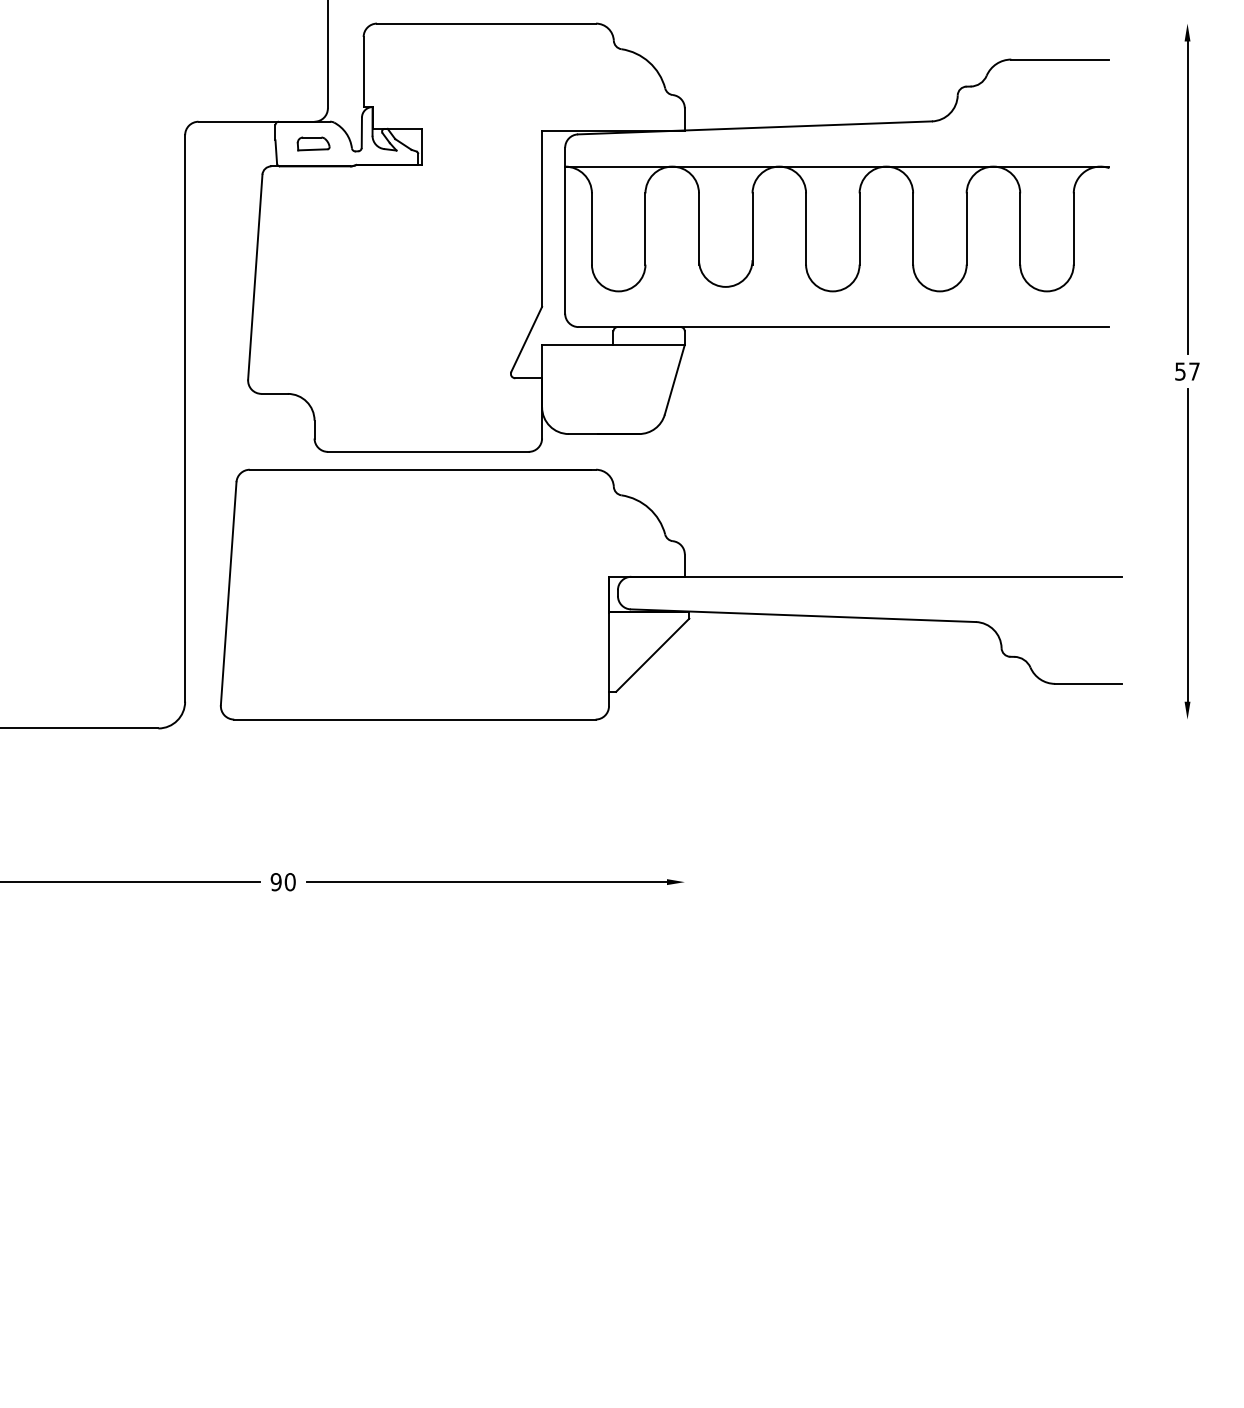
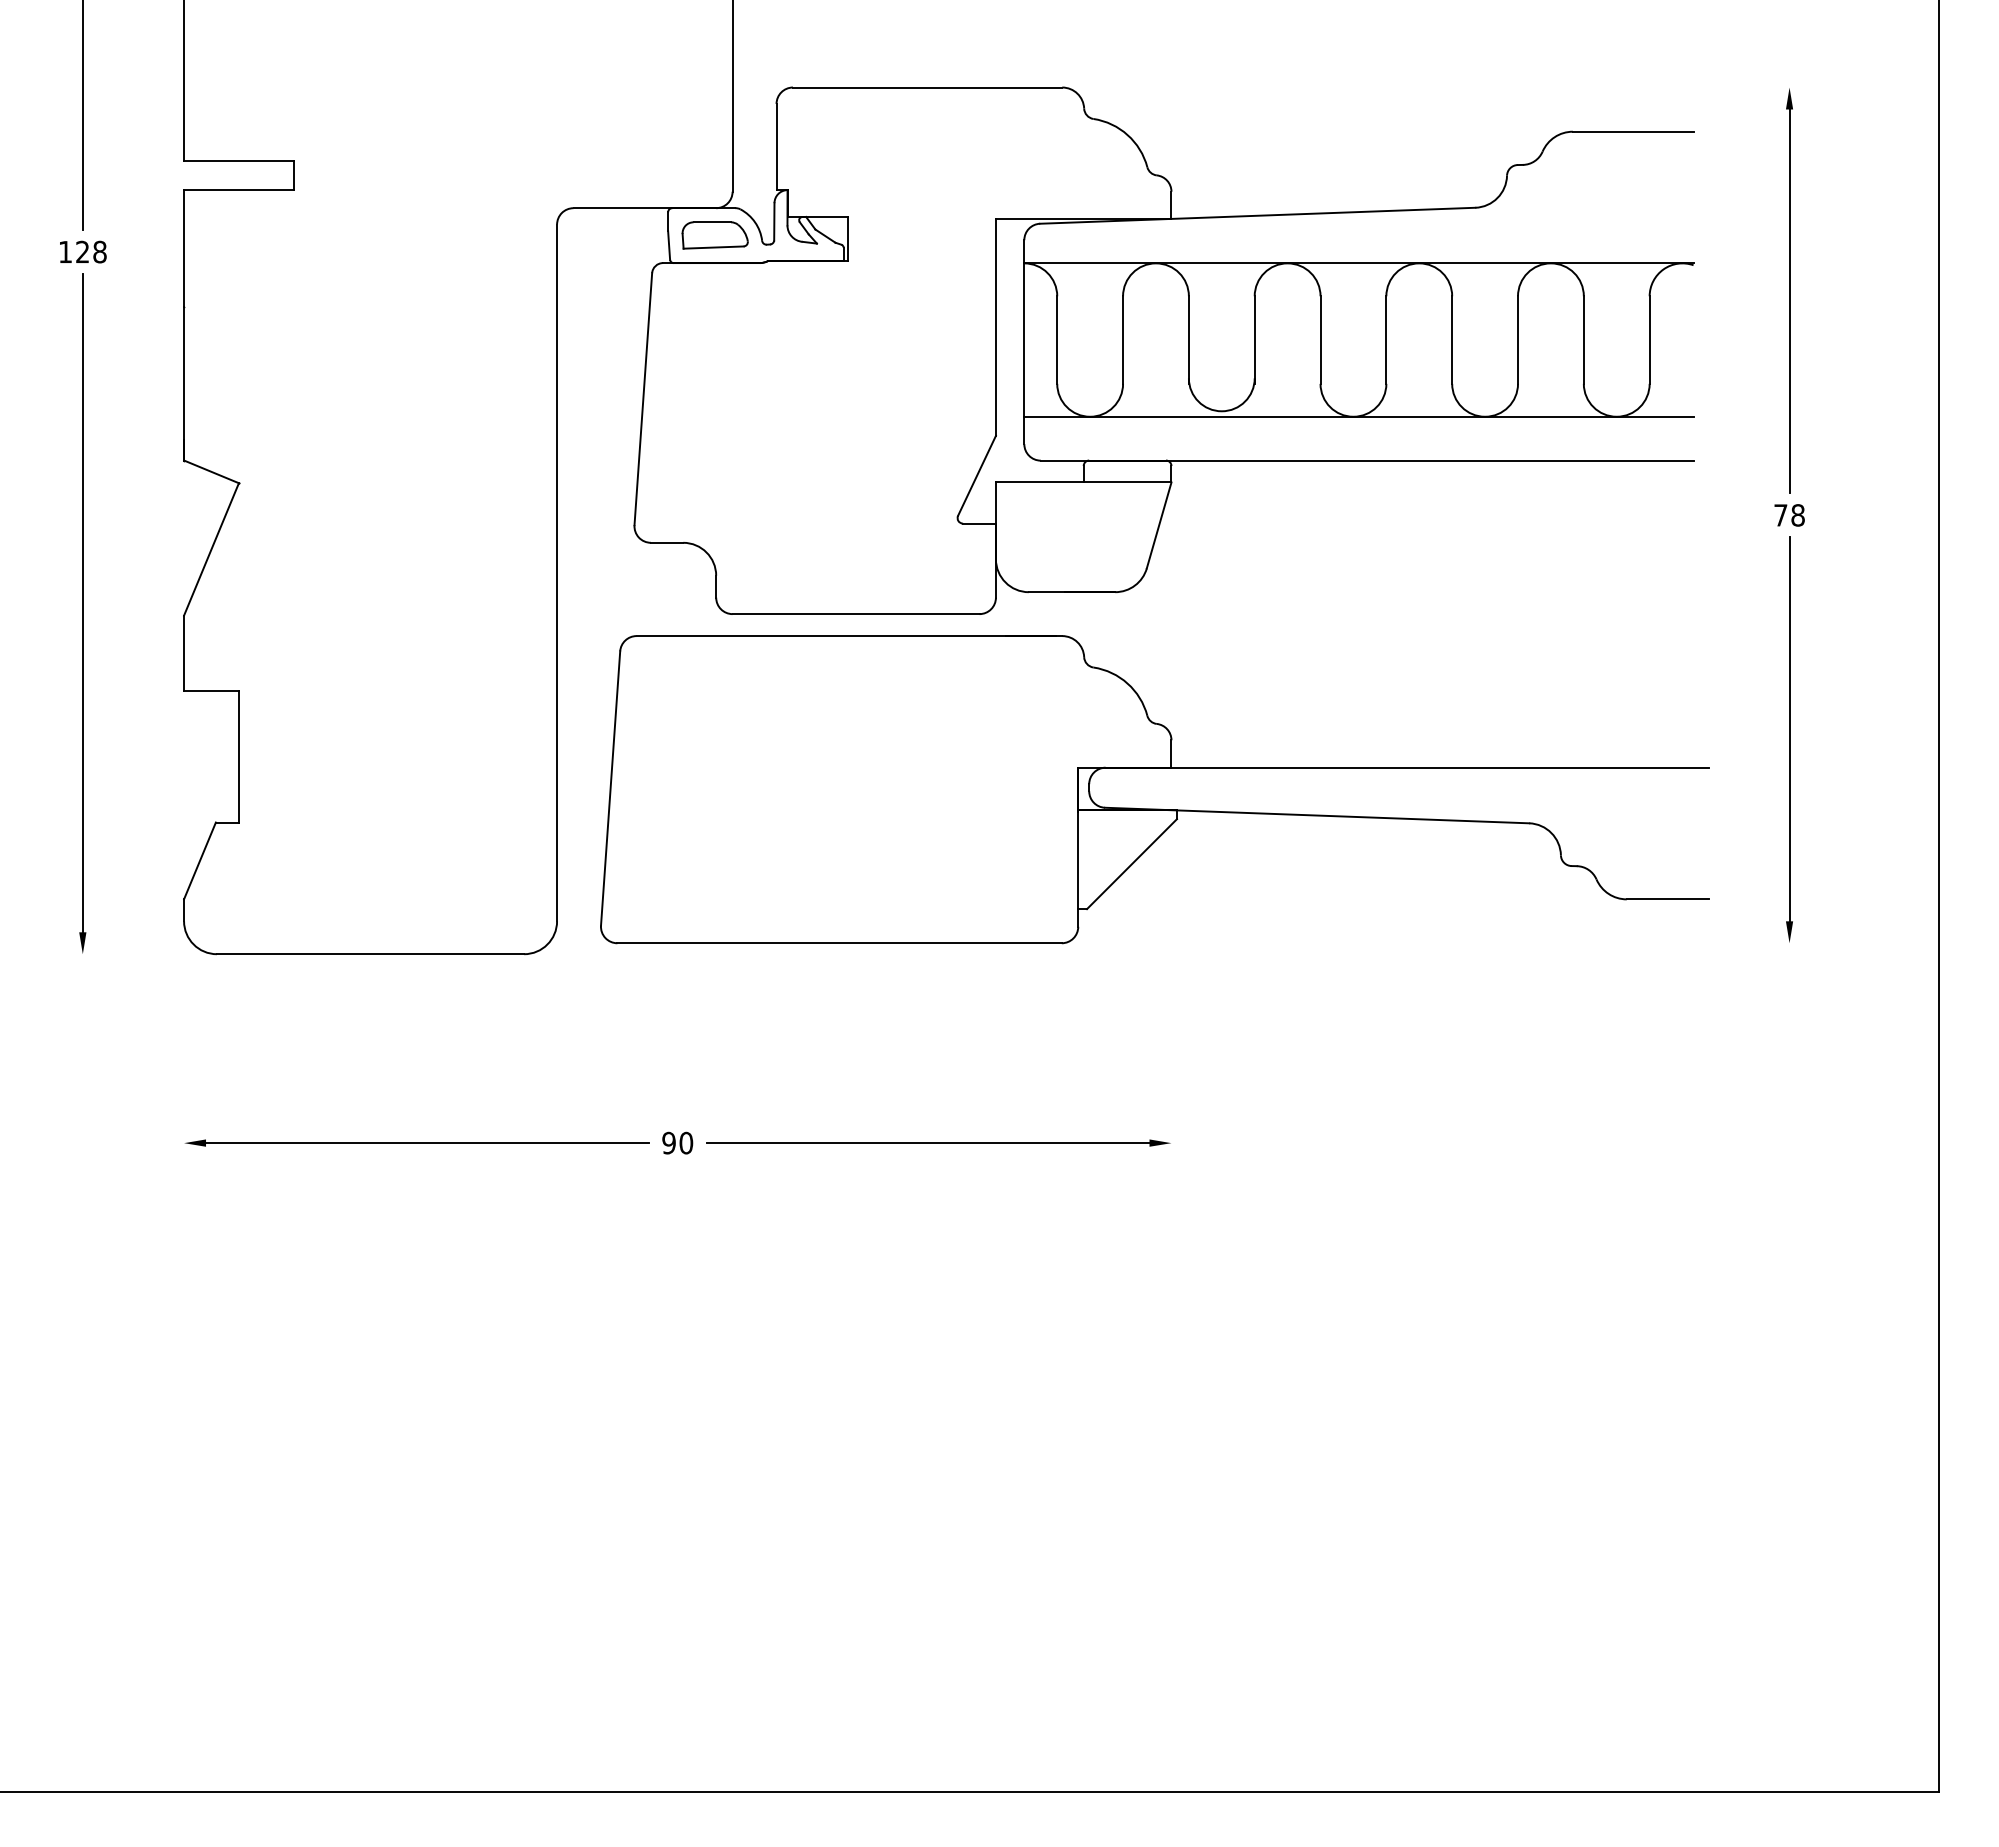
part: (313, 143) -> (714, 235), size x1.67
line: (836, 291) -> (1358, 416), added
text: (1187, 371) -> (1789, 515), 57 -> 78

